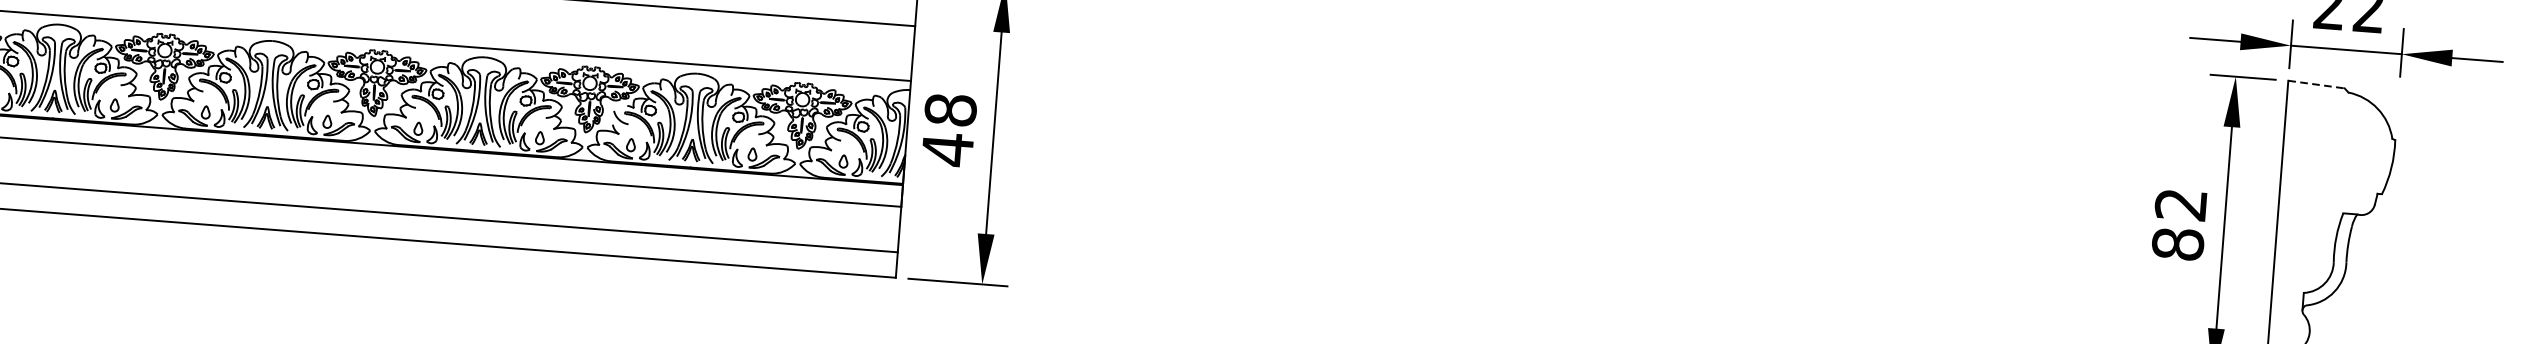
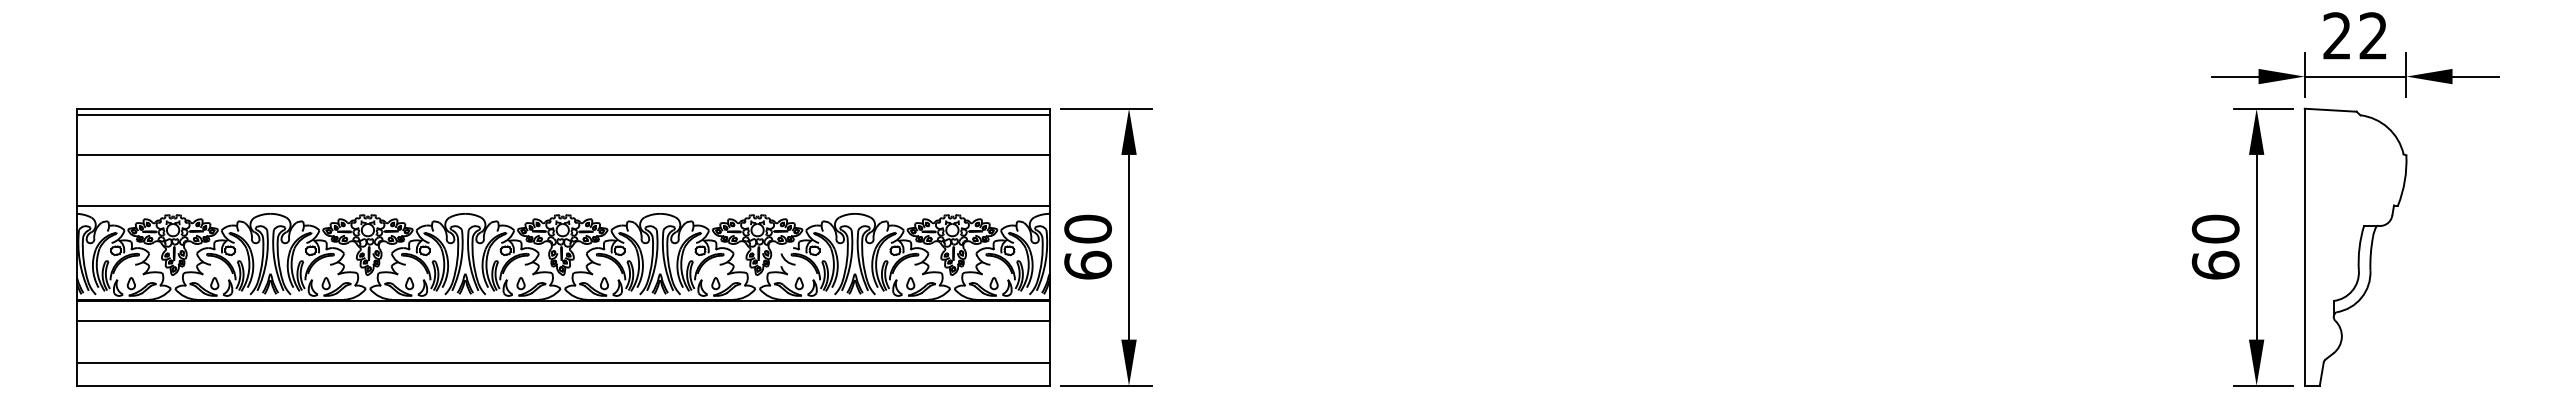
line: (2316, 84) -> (2330, 110), dashed -> solid
text: (949, 130) -> (1088, 247), 48 -> 60
text: (2179, 223) -> (2215, 246), 82 -> 60

